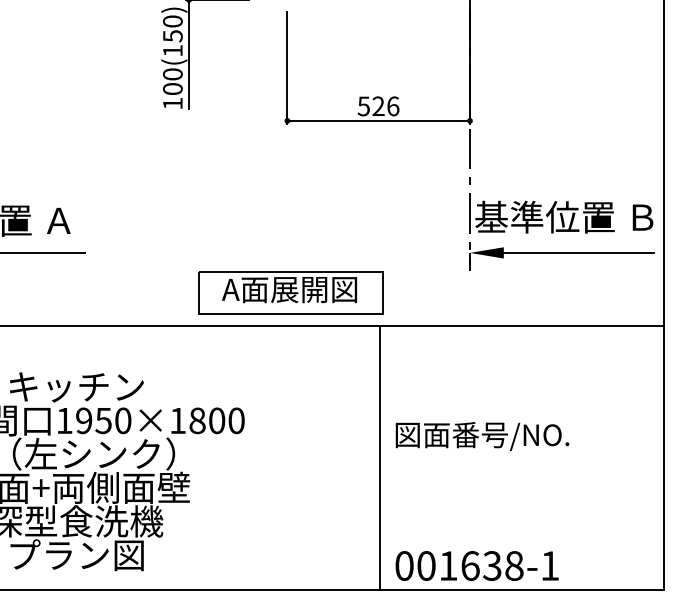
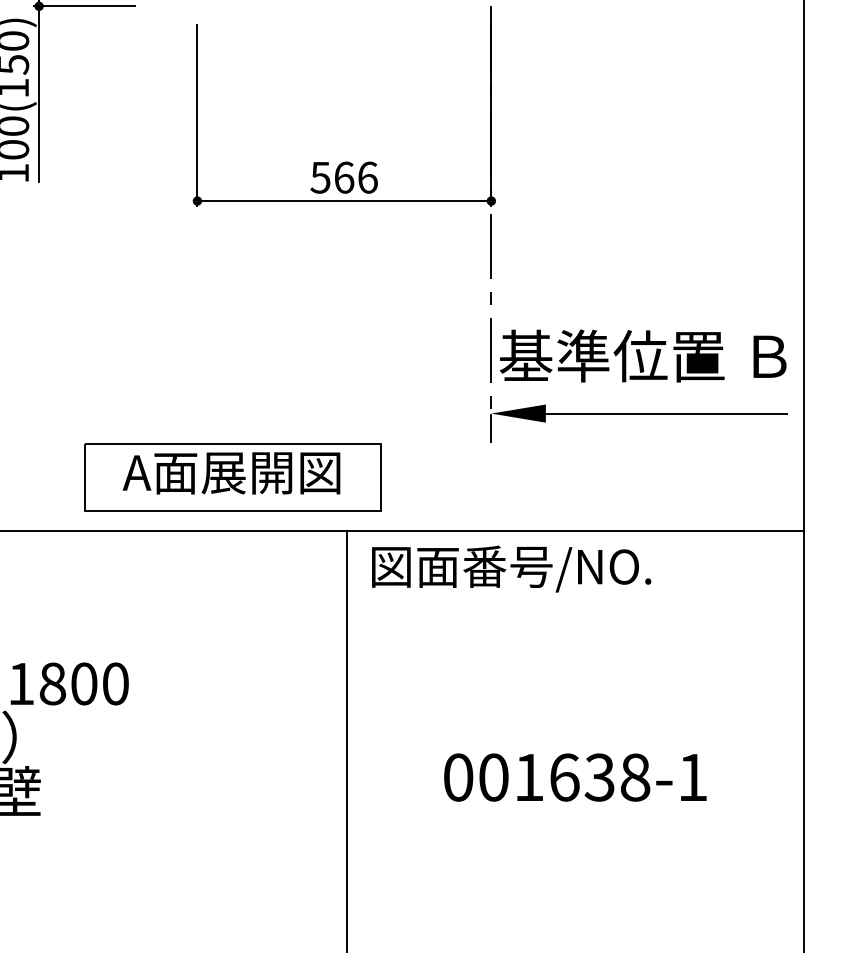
text: (378, 106) -> (344, 177), 526 -> 566
part: (290, 292) -> (233, 477), moved
text: (482, 436) -> (511, 569), moved
text: (476, 565) -> (574, 776), moved

